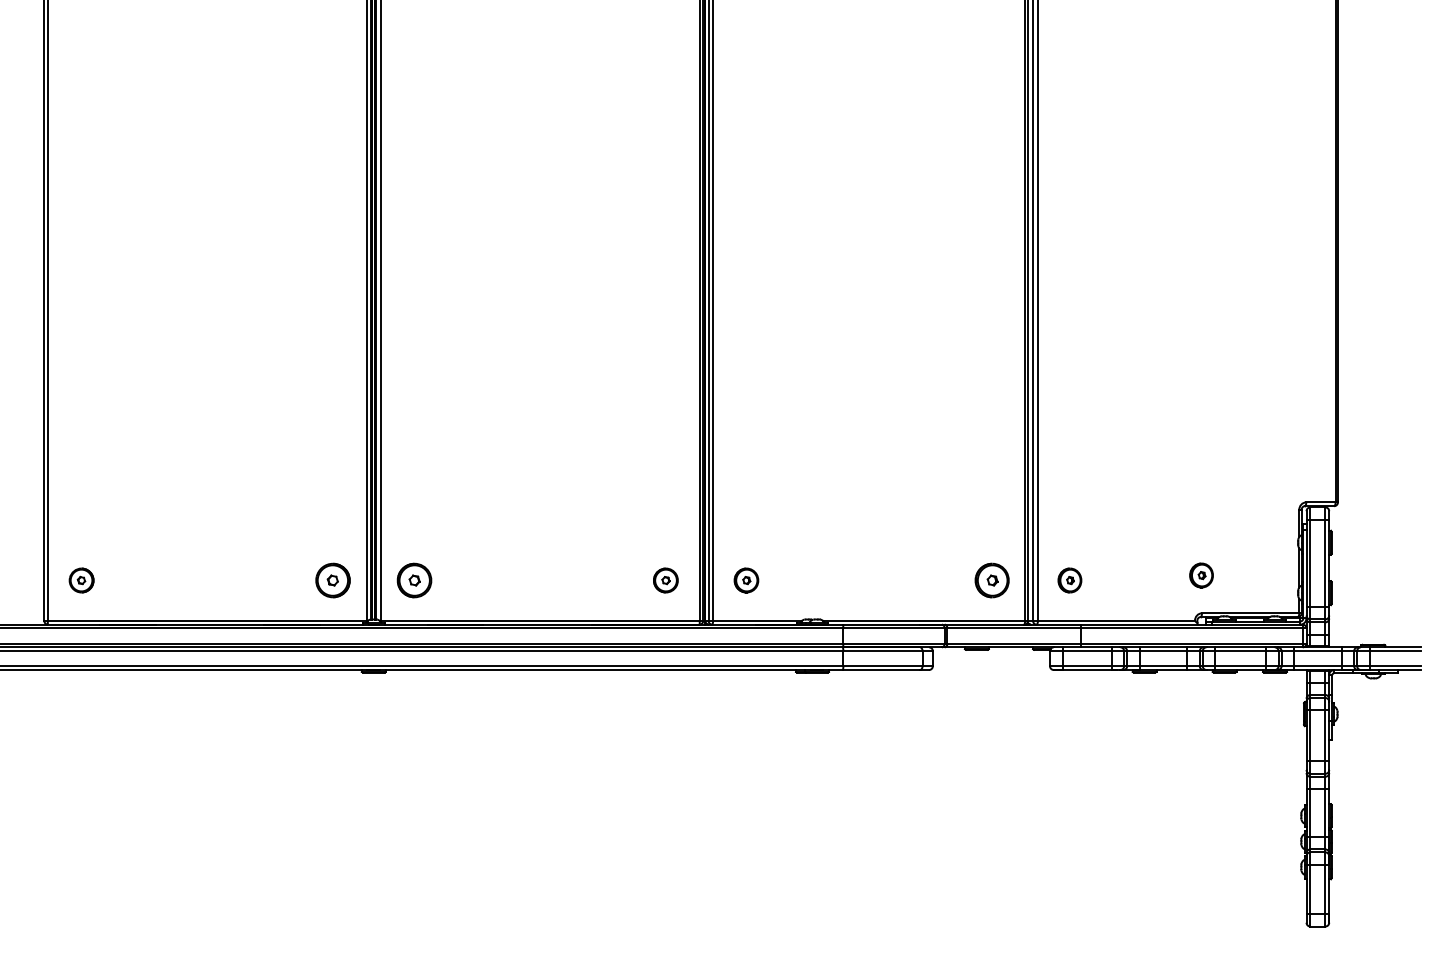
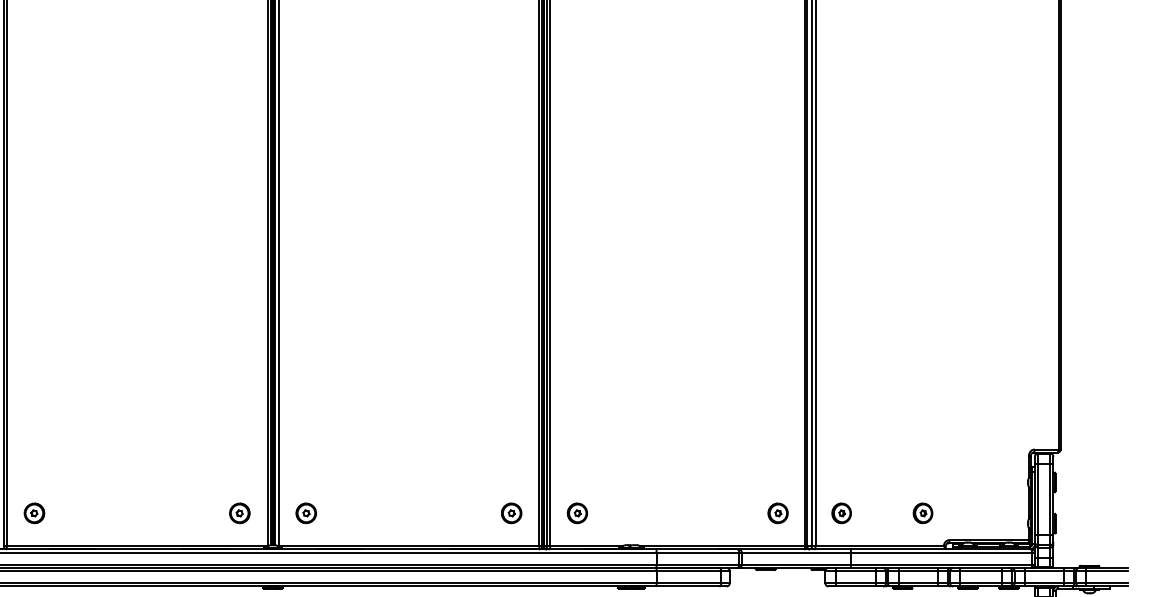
part: (1201, 575) -> (923, 513), moved
part: (332, 580) -> (239, 513), size x0.71
part: (414, 580) -> (306, 513), size x0.71
part: (991, 580) -> (777, 513), size x0.71

